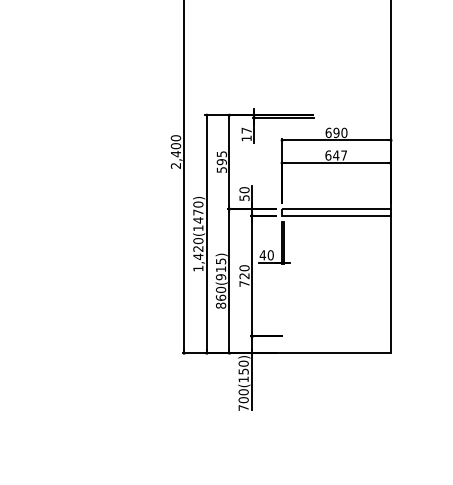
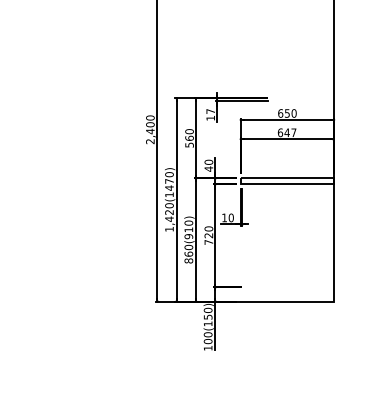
text: (336, 132) -> (287, 113), 690 -> 650
text: (221, 158) -> (189, 135), 595 -> 560
text: (244, 197) -> (208, 168), 50 -> 40
text: (262, 255) -> (224, 218), 40 -> 10
text: (220, 261) -> (188, 223), 860(915) -> 860(910)
text: (243, 407) -> (208, 347), 700(150) -> 100(150)

